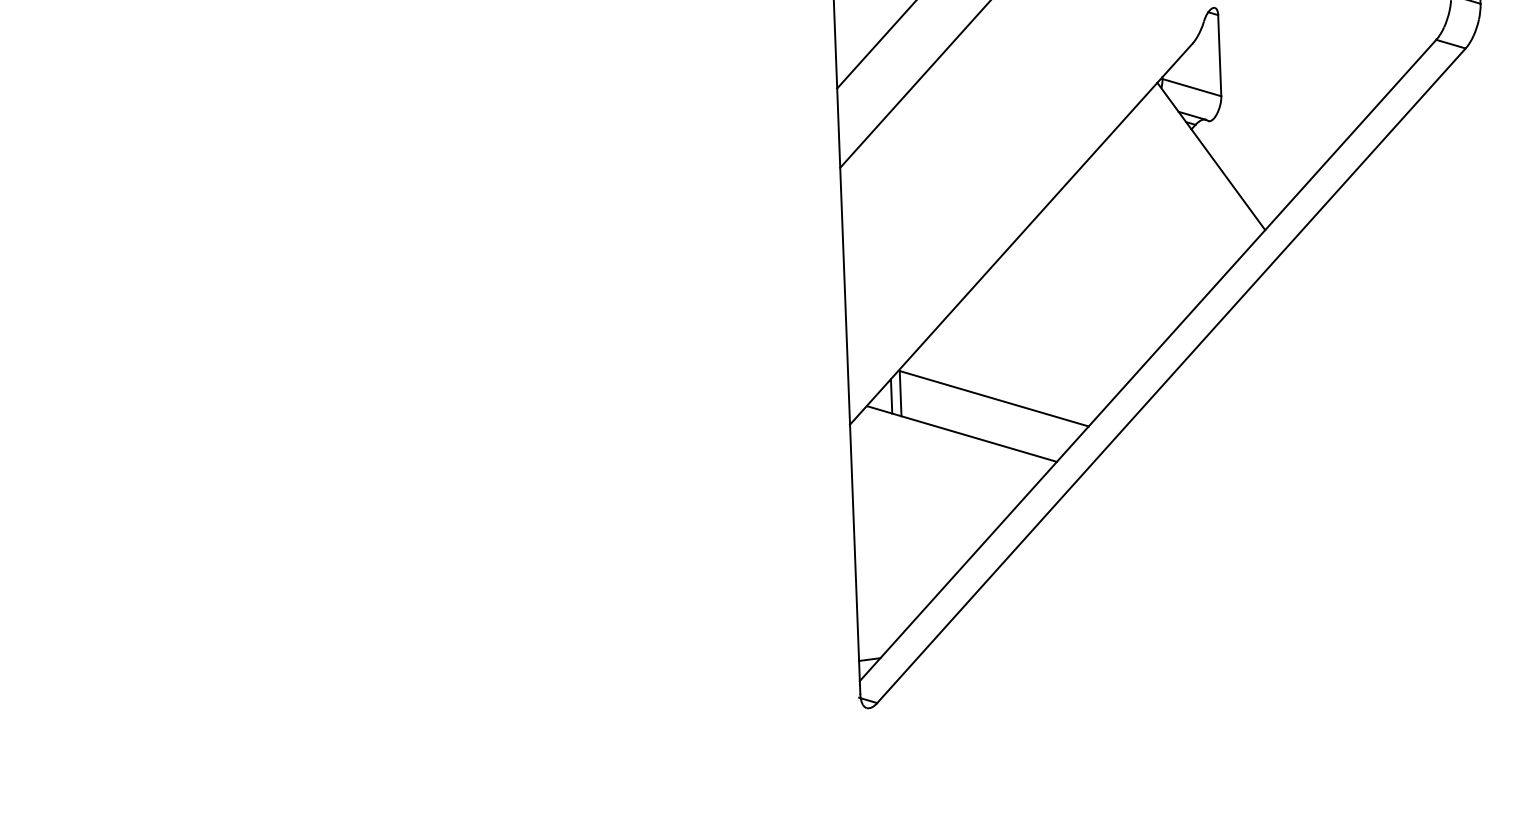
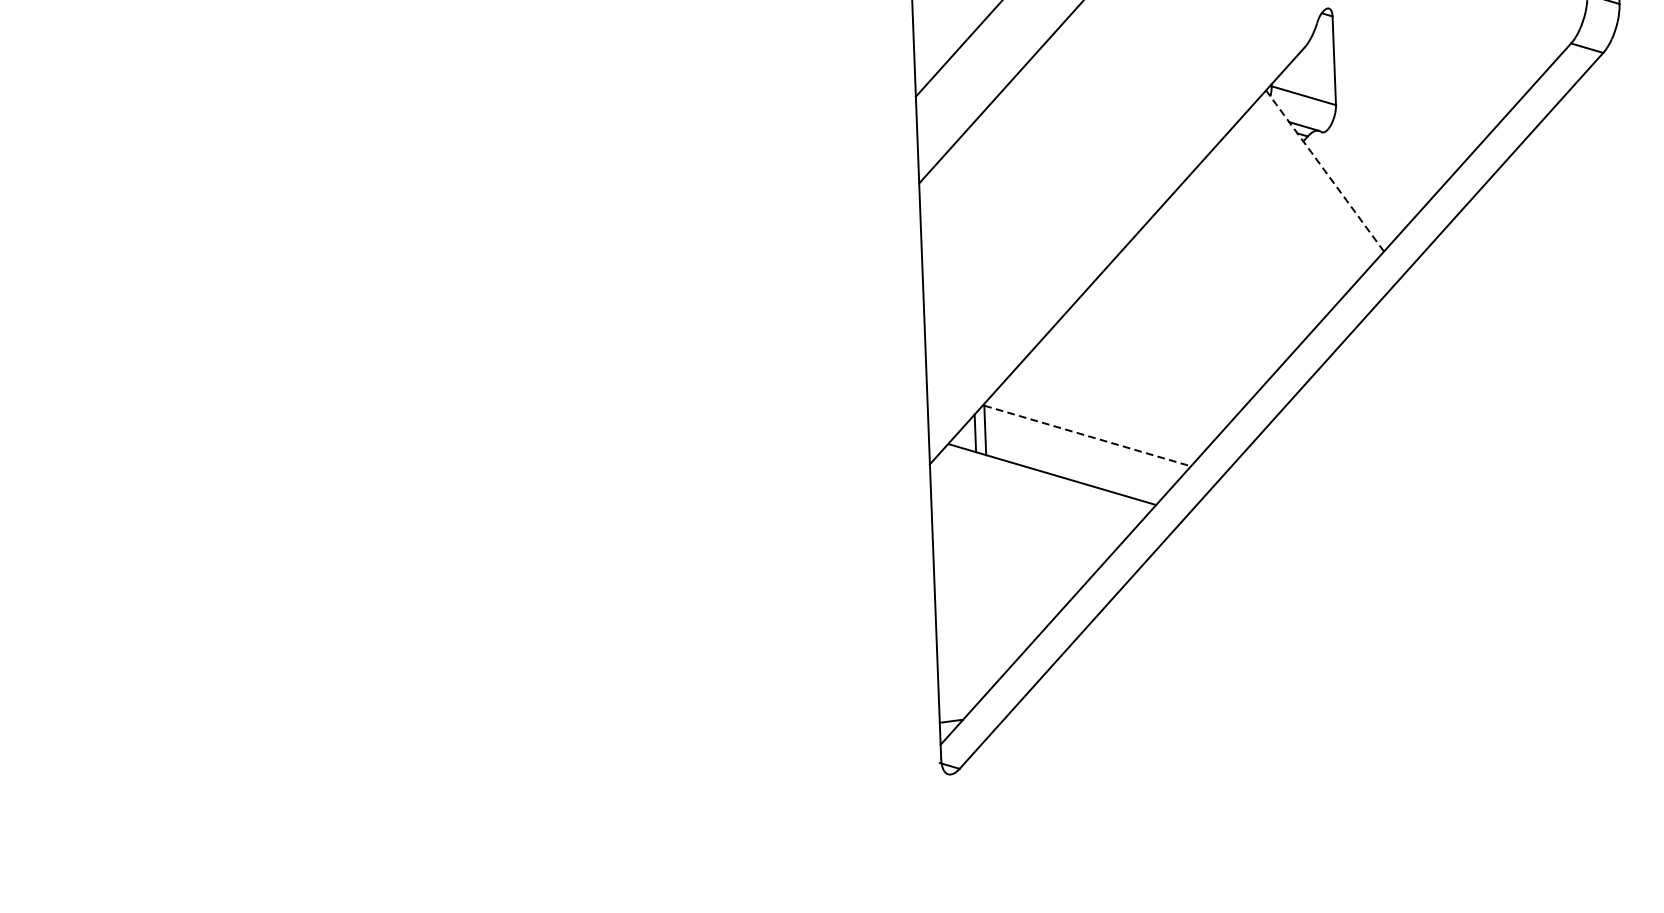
line: (1211, 156) -> (1325, 171), solid -> dashed
line: (994, 398) -> (1087, 435), solid -> dashed

